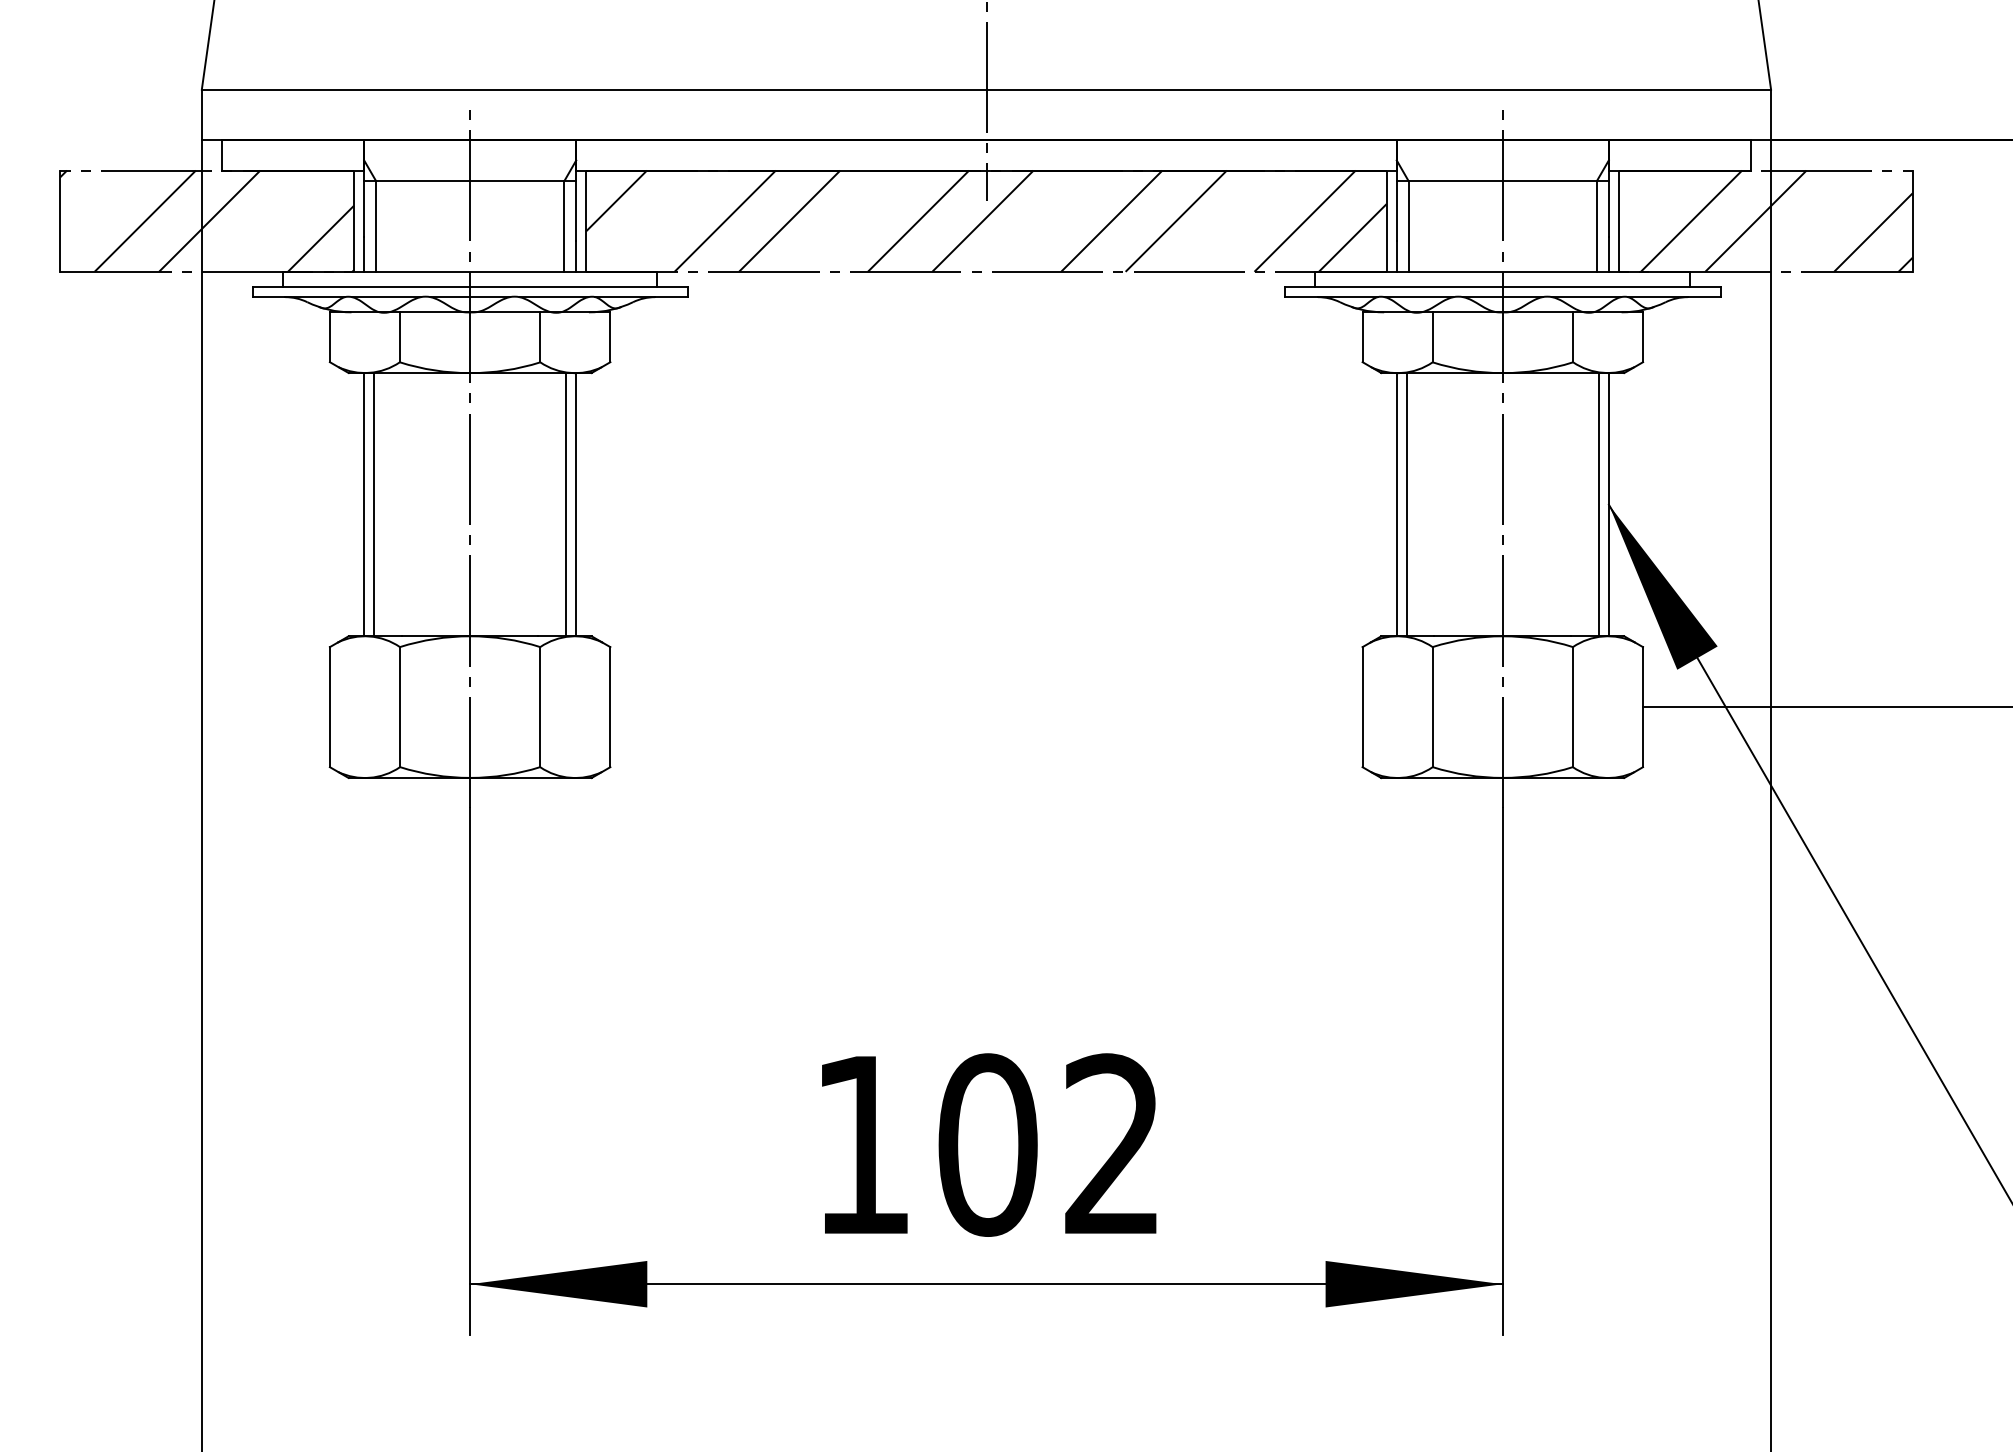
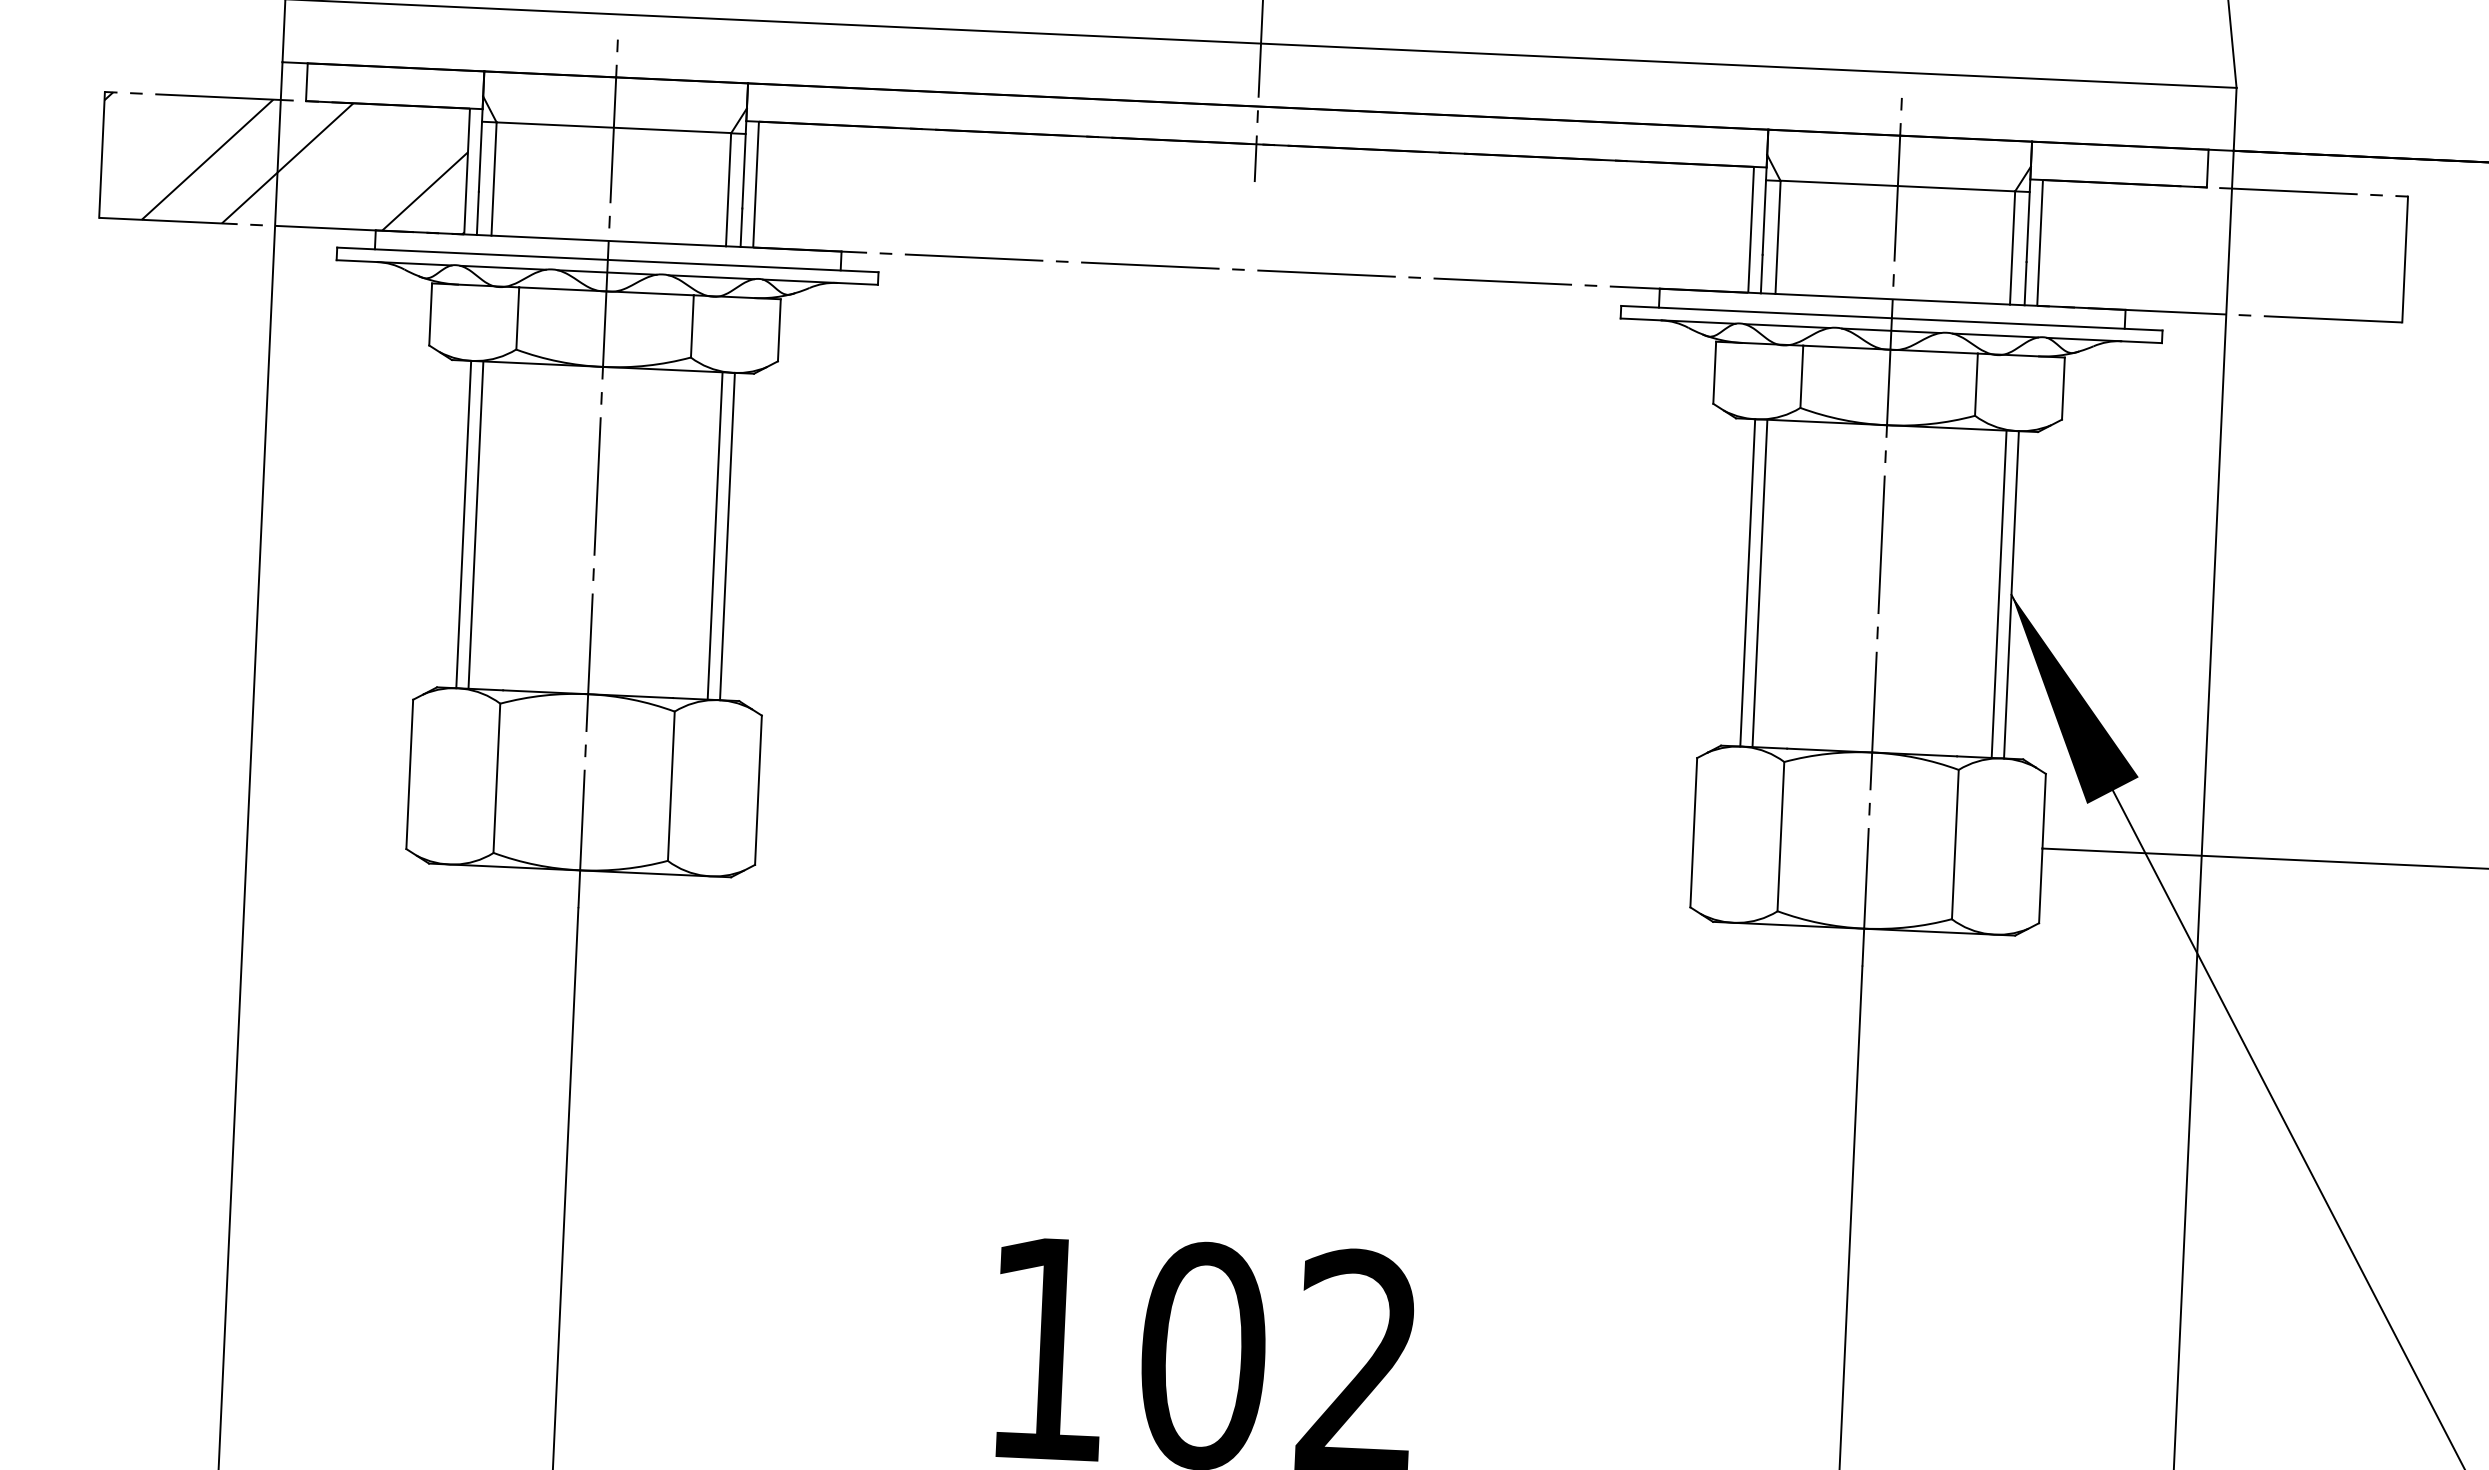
hatch: (986, 220) -> (1253, 206), removed
hatch: (1776, 220) -> (2235, 250), removed

